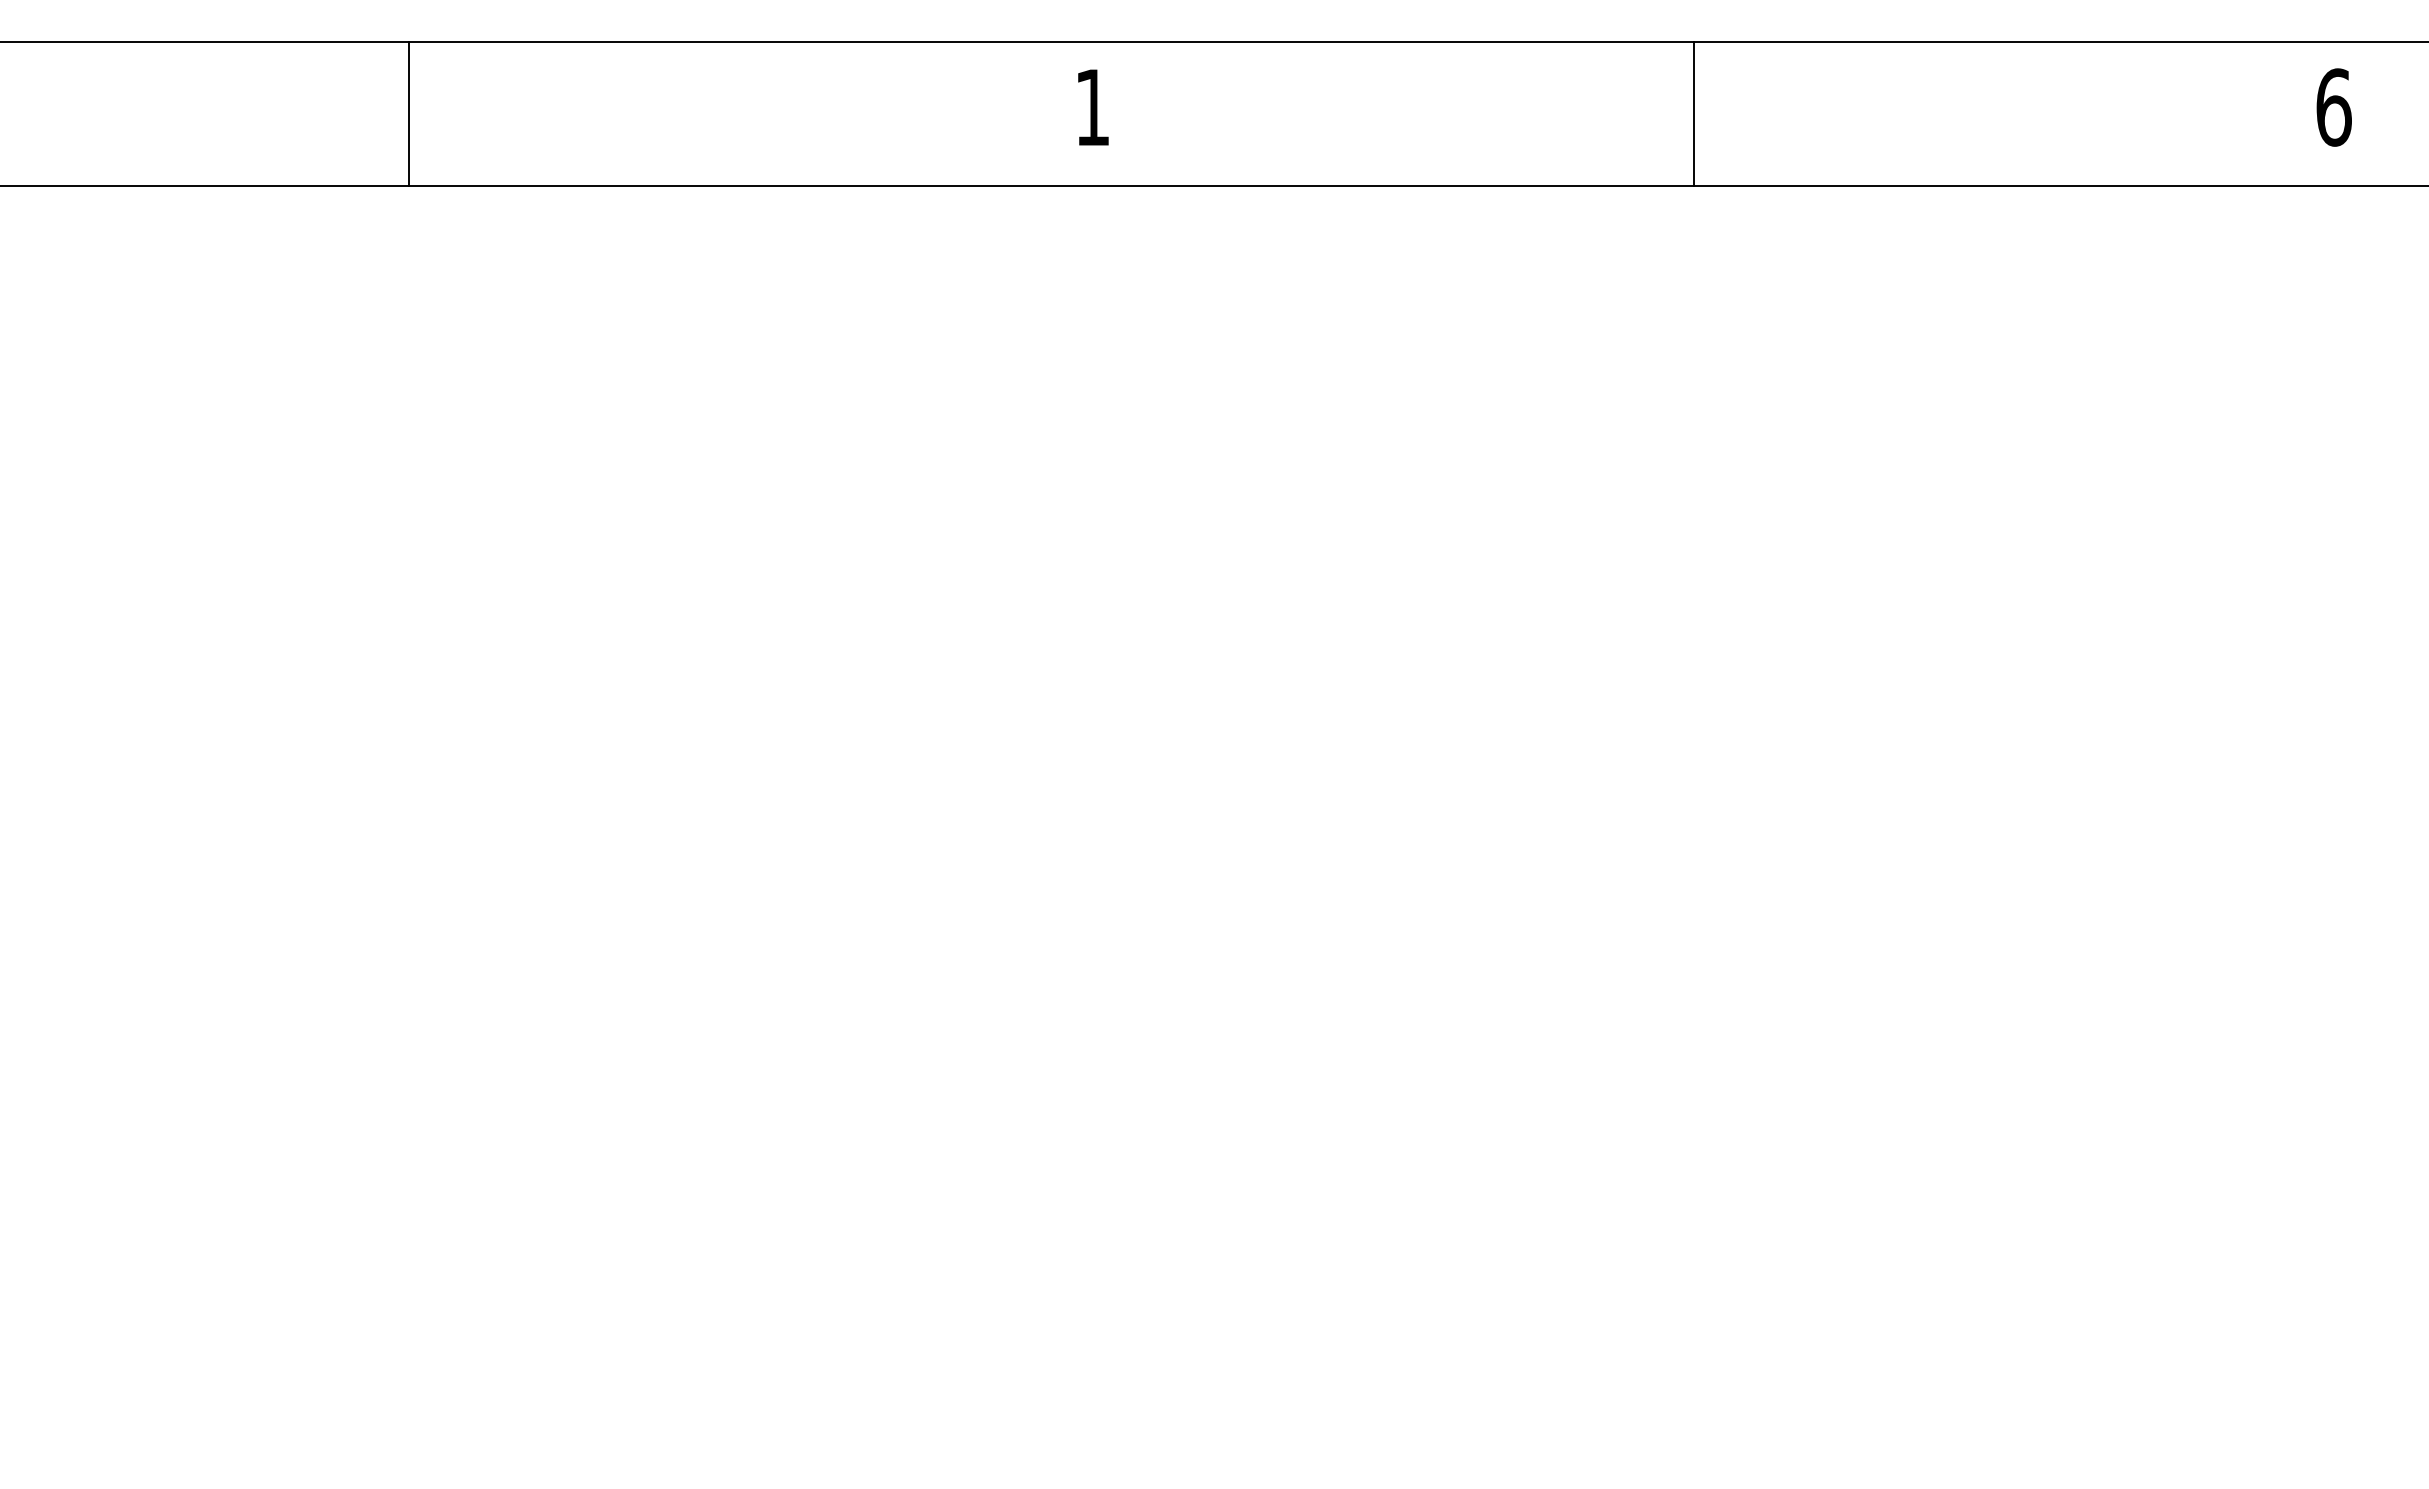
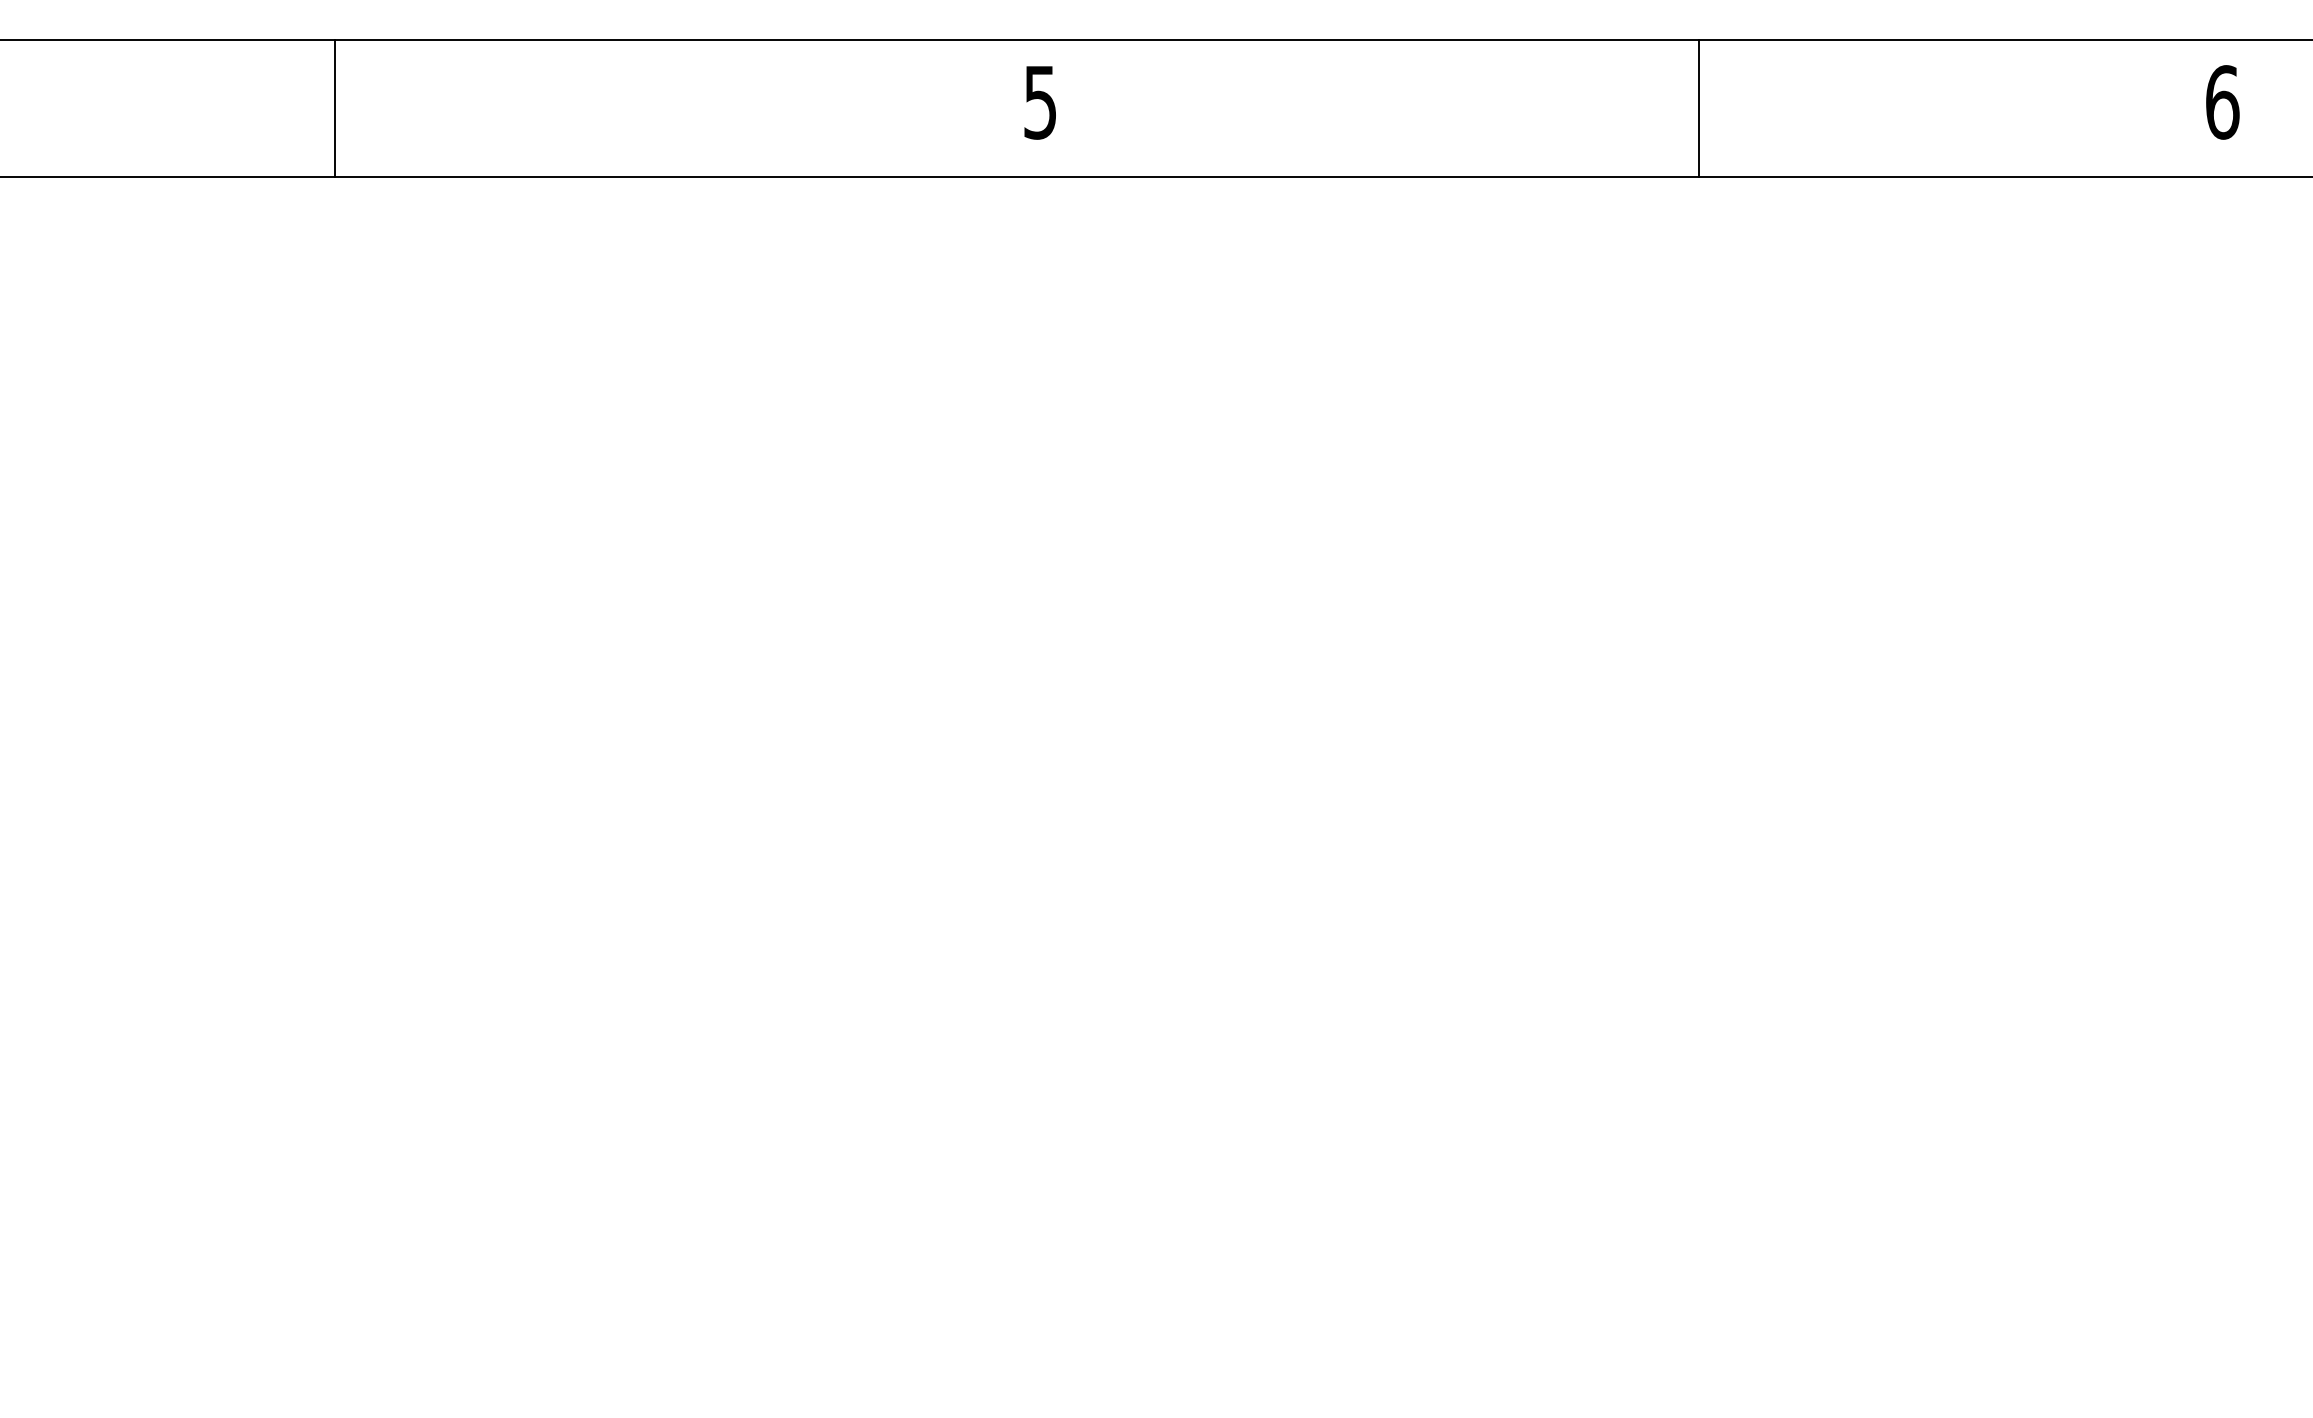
text: (1092, 107) -> (1040, 102), 1 -> 5
line: (408, 113) -> (334, 108), moved
line: (1693, 113) -> (1698, 108), moved

